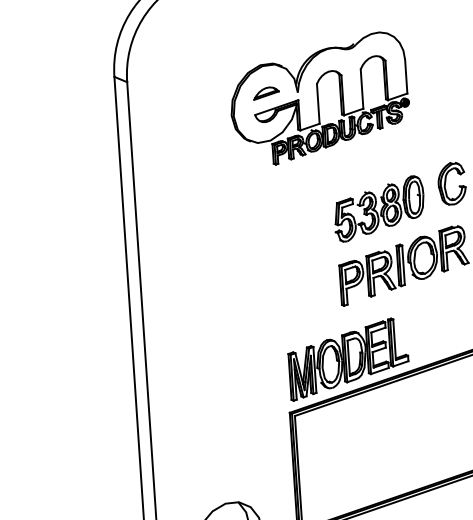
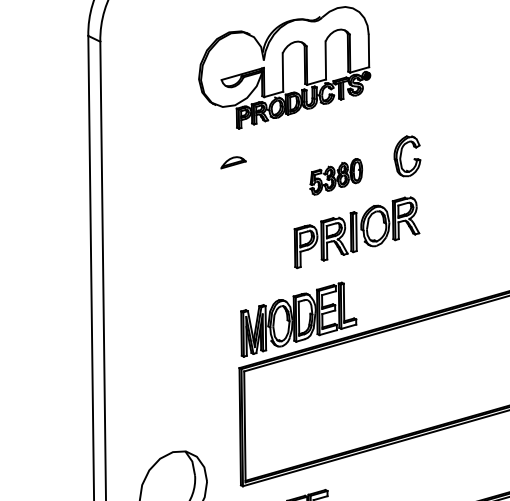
part: (266, 93) -> (233, 162), moved
part: (379, 208) -> (336, 176), size x0.6

